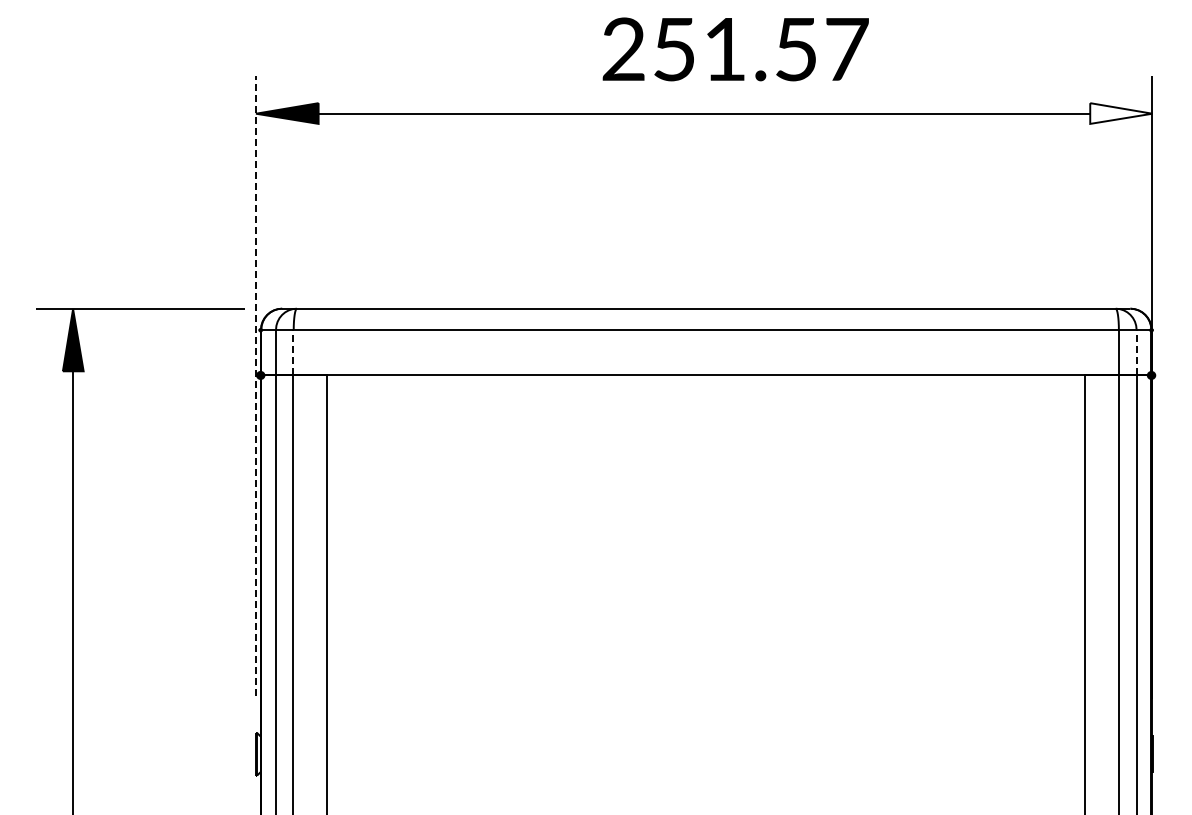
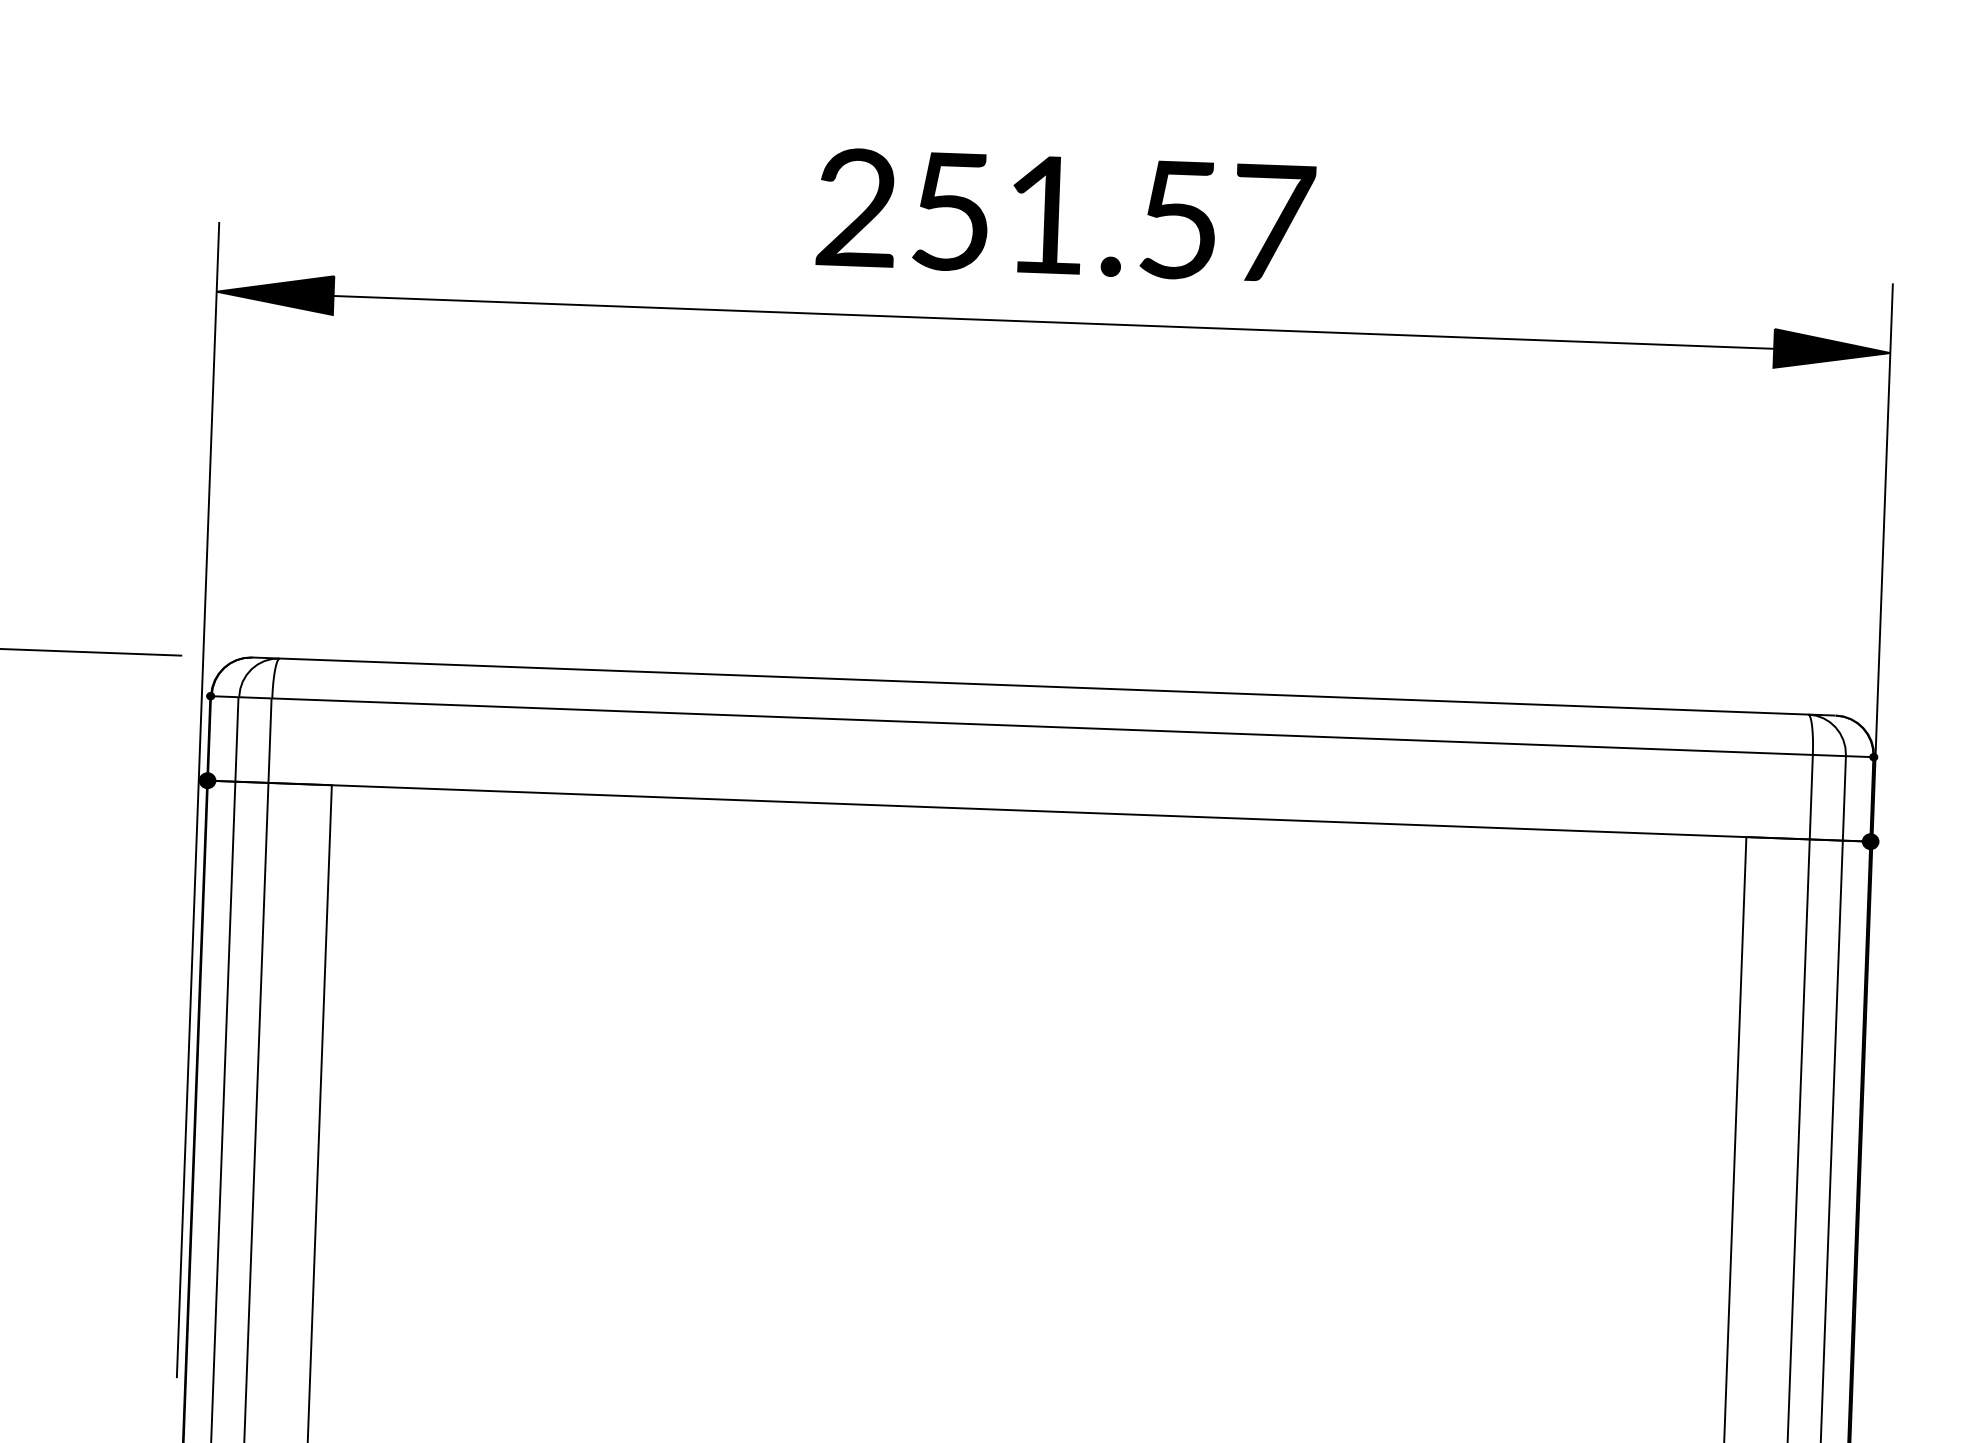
text: (735, 49) -> (1065, 215), moved
fill: (1121, 113) -> (1832, 350), added
line: (293, 352) -> (270, 740), dashed -> solid
line: (1136, 352) -> (1844, 797), dashed -> solid
line: (256, 386) -> (198, 800), dashed -> solid

